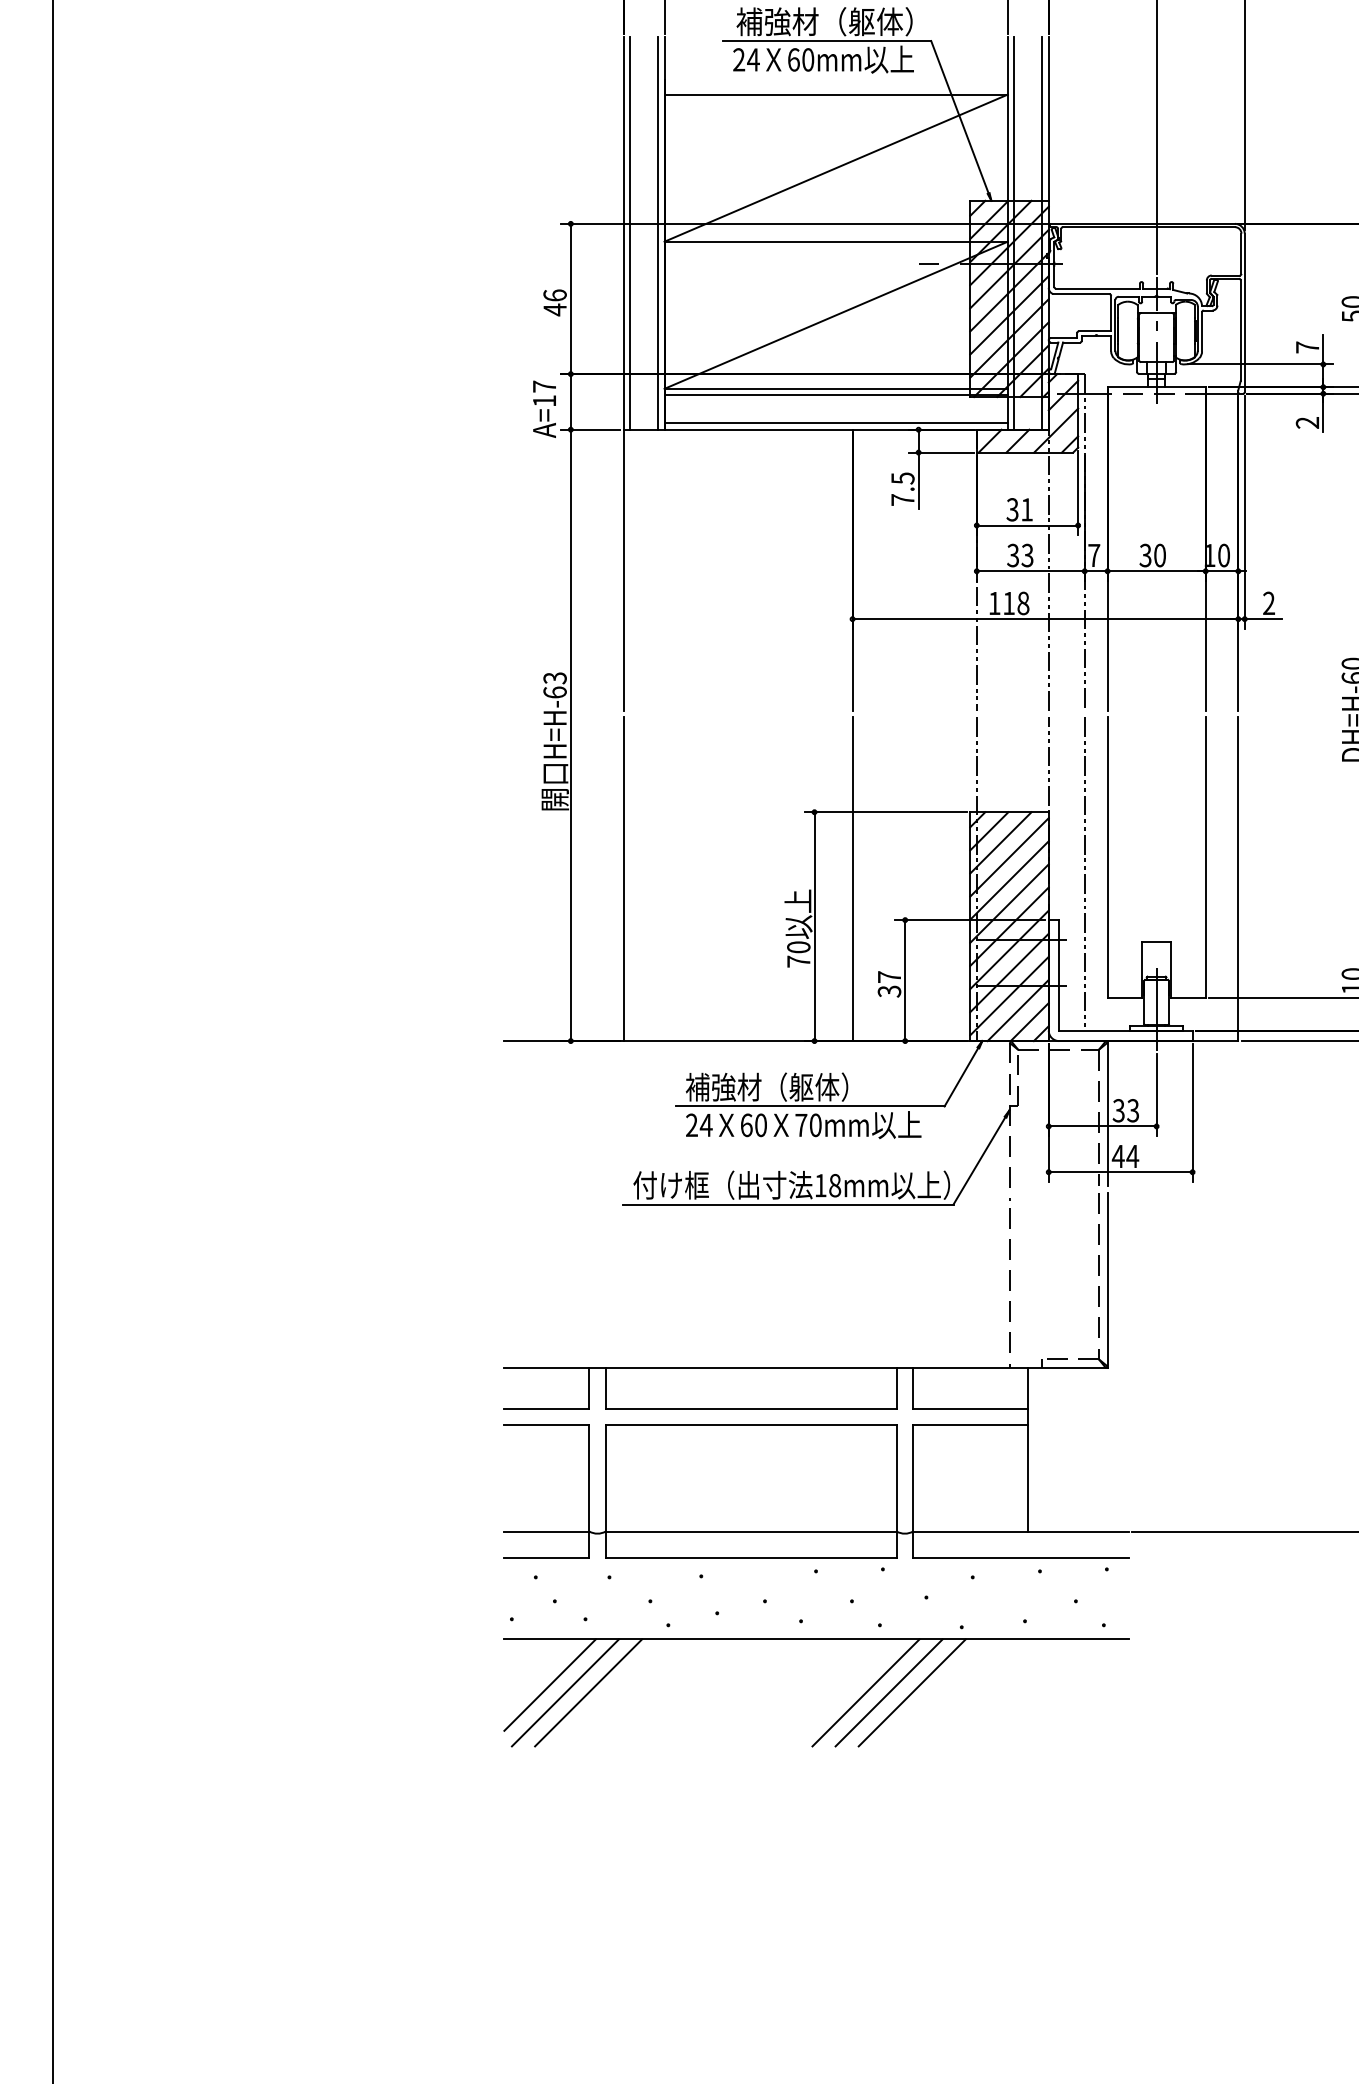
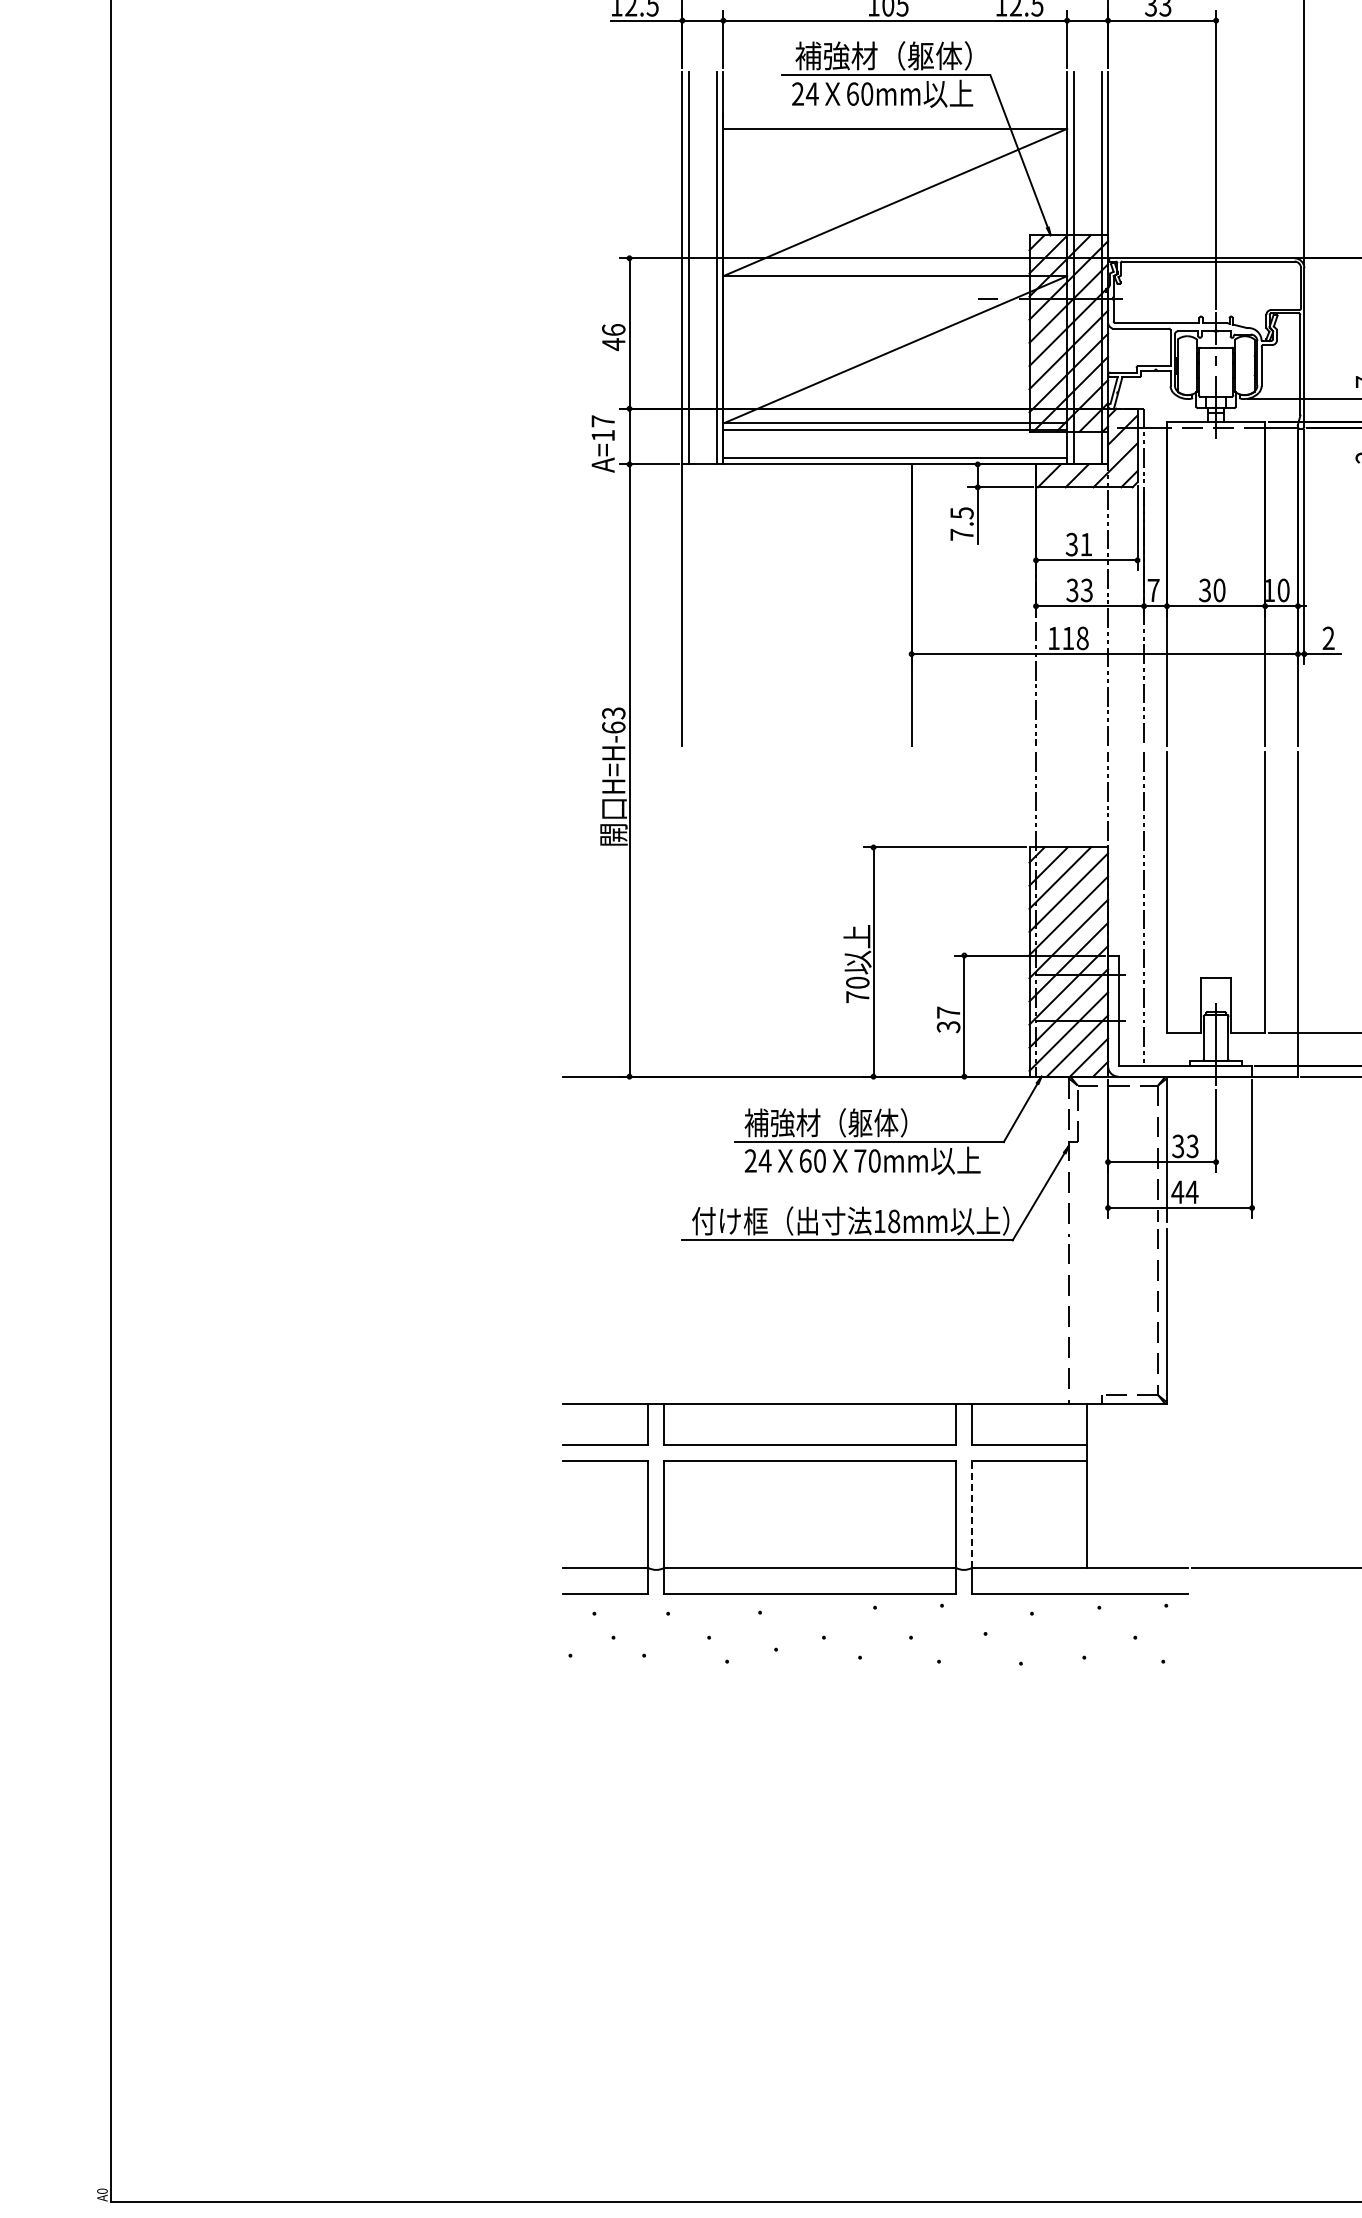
line: (623, 879) -> (682, 914), removed
line: (852, 879) -> (911, 914), removed
line: (913, 1478) -> (972, 1514), solid -> dashed
part: (840, 1716) -> (899, 1753), removed

